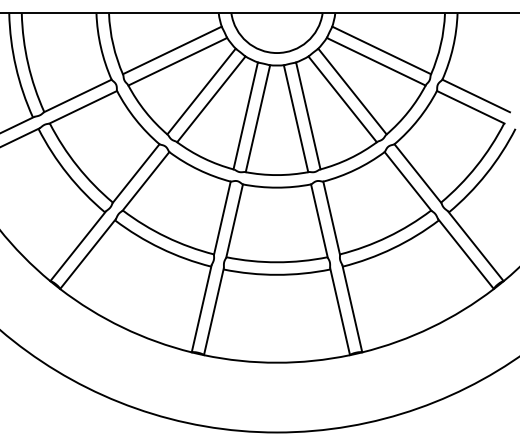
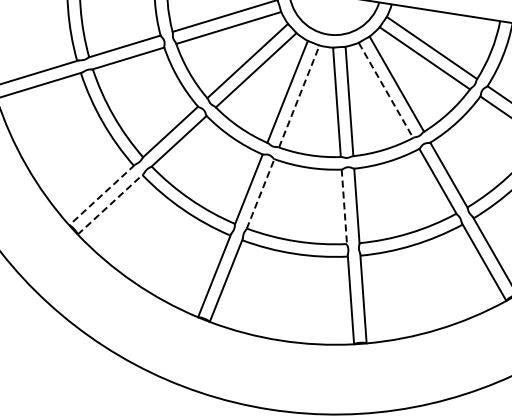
line: (342, 99) -> (385, 90), solid -> dashed
line: (257, 118) -> (298, 96), solid -> dashed
line: (234, 221) -> (260, 194), solid -> dashed
line: (319, 221) -> (344, 207), solid -> dashed
line: (78, 246) -> (102, 195), solid -> dashed
line: (87, 254) -> (110, 204), solid -> dashed

